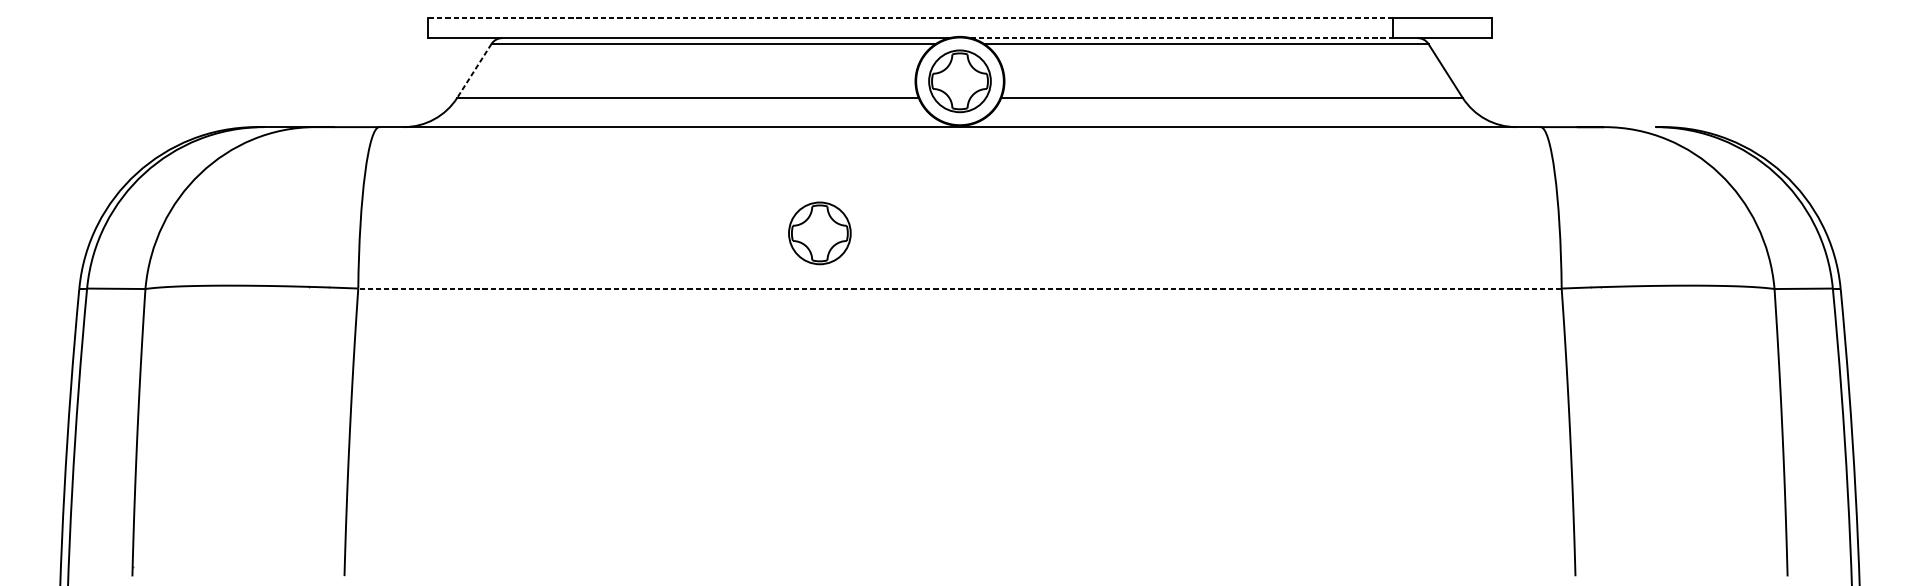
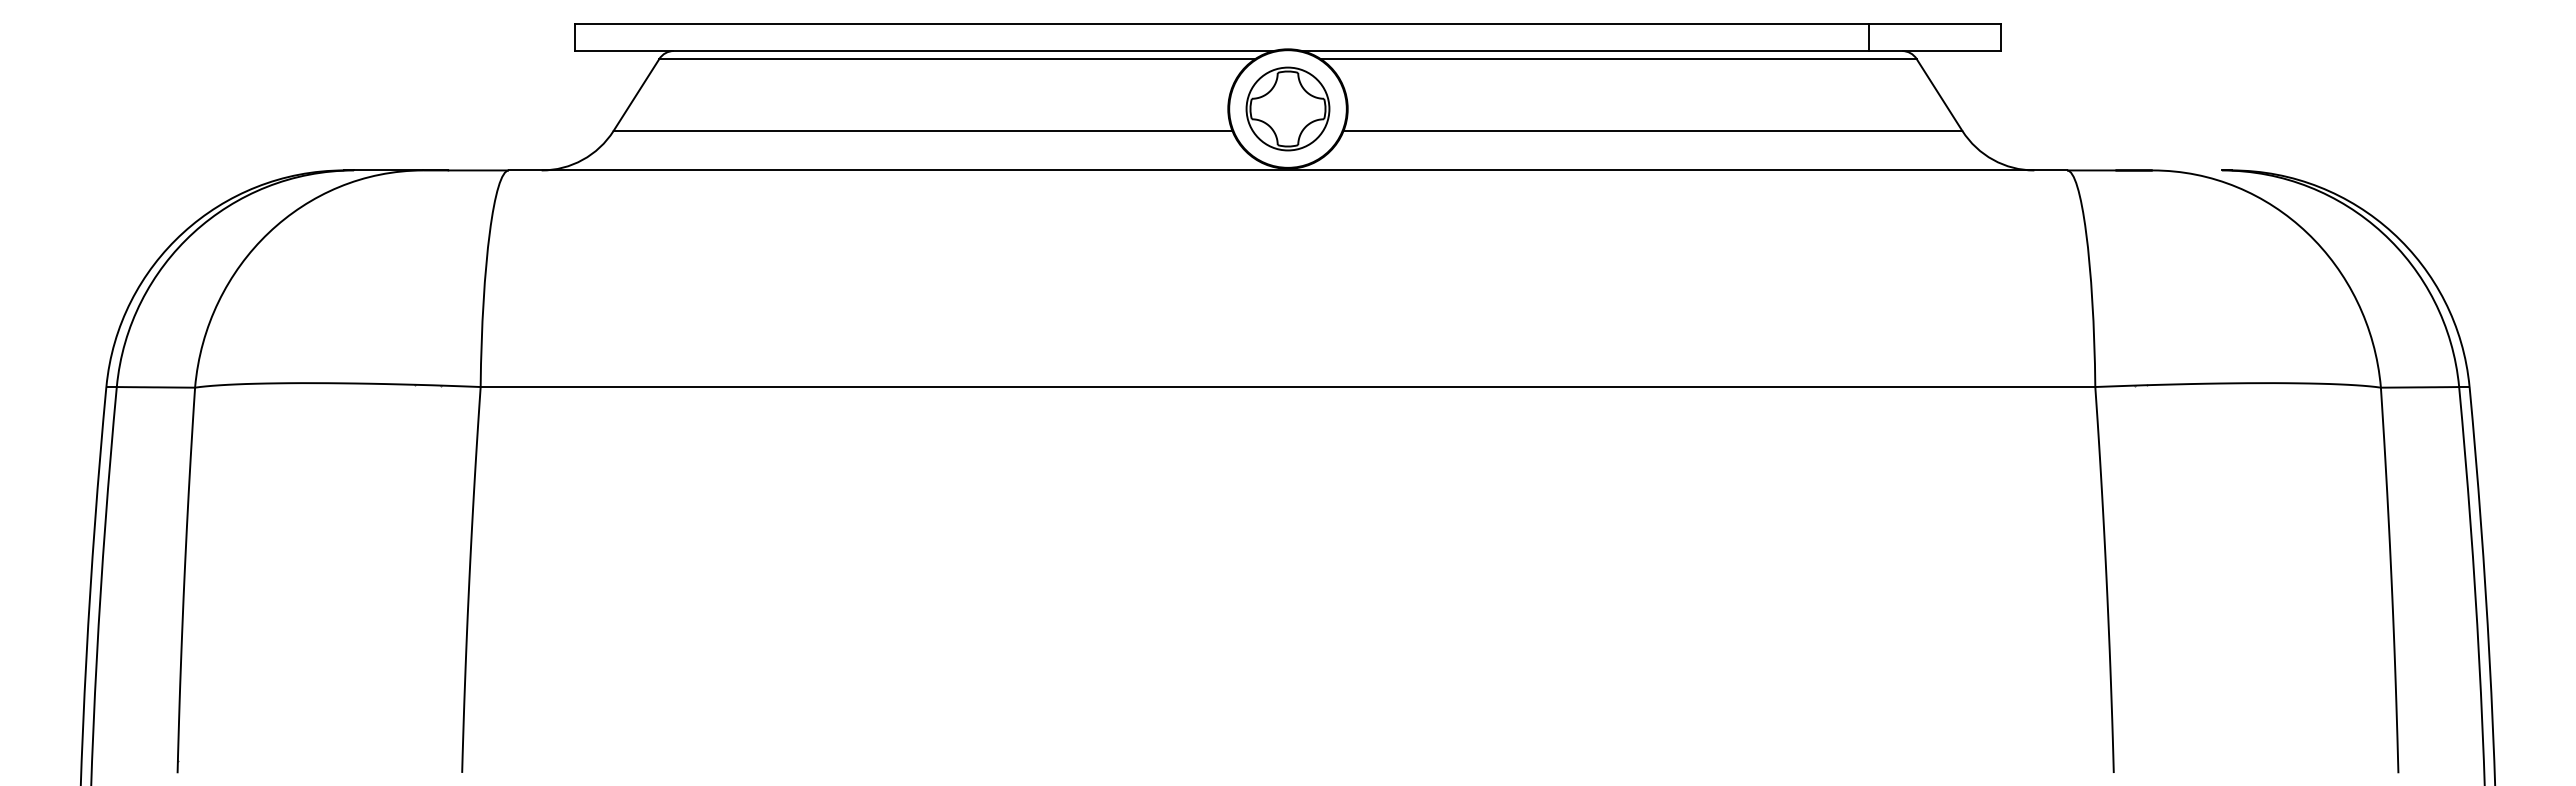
line: (910, 17) -> (1221, 23), dashed -> solid
line: (1181, 38) -> (1585, 51), dashed -> solid
line: (474, 70) -> (636, 94), dashed -> solid
part: (819, 233) -> (1099, 312), removed
line: (959, 288) -> (1287, 387), dashed -> solid

